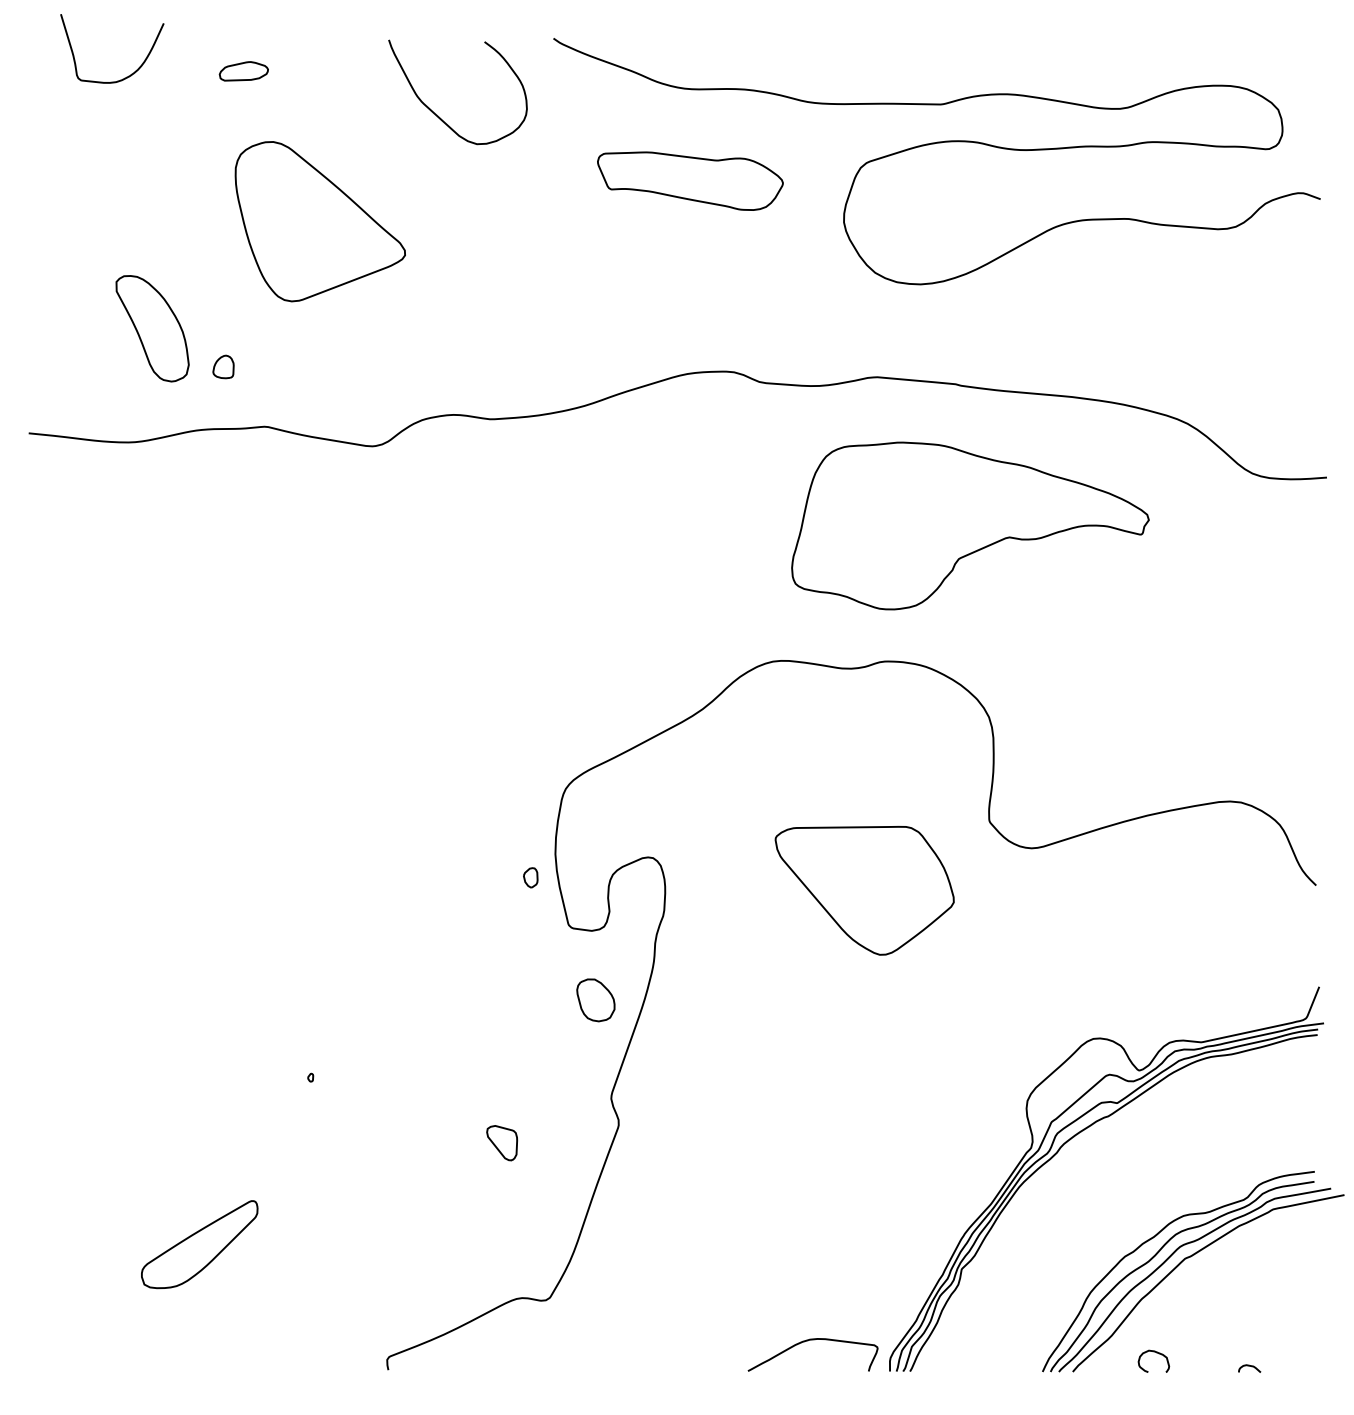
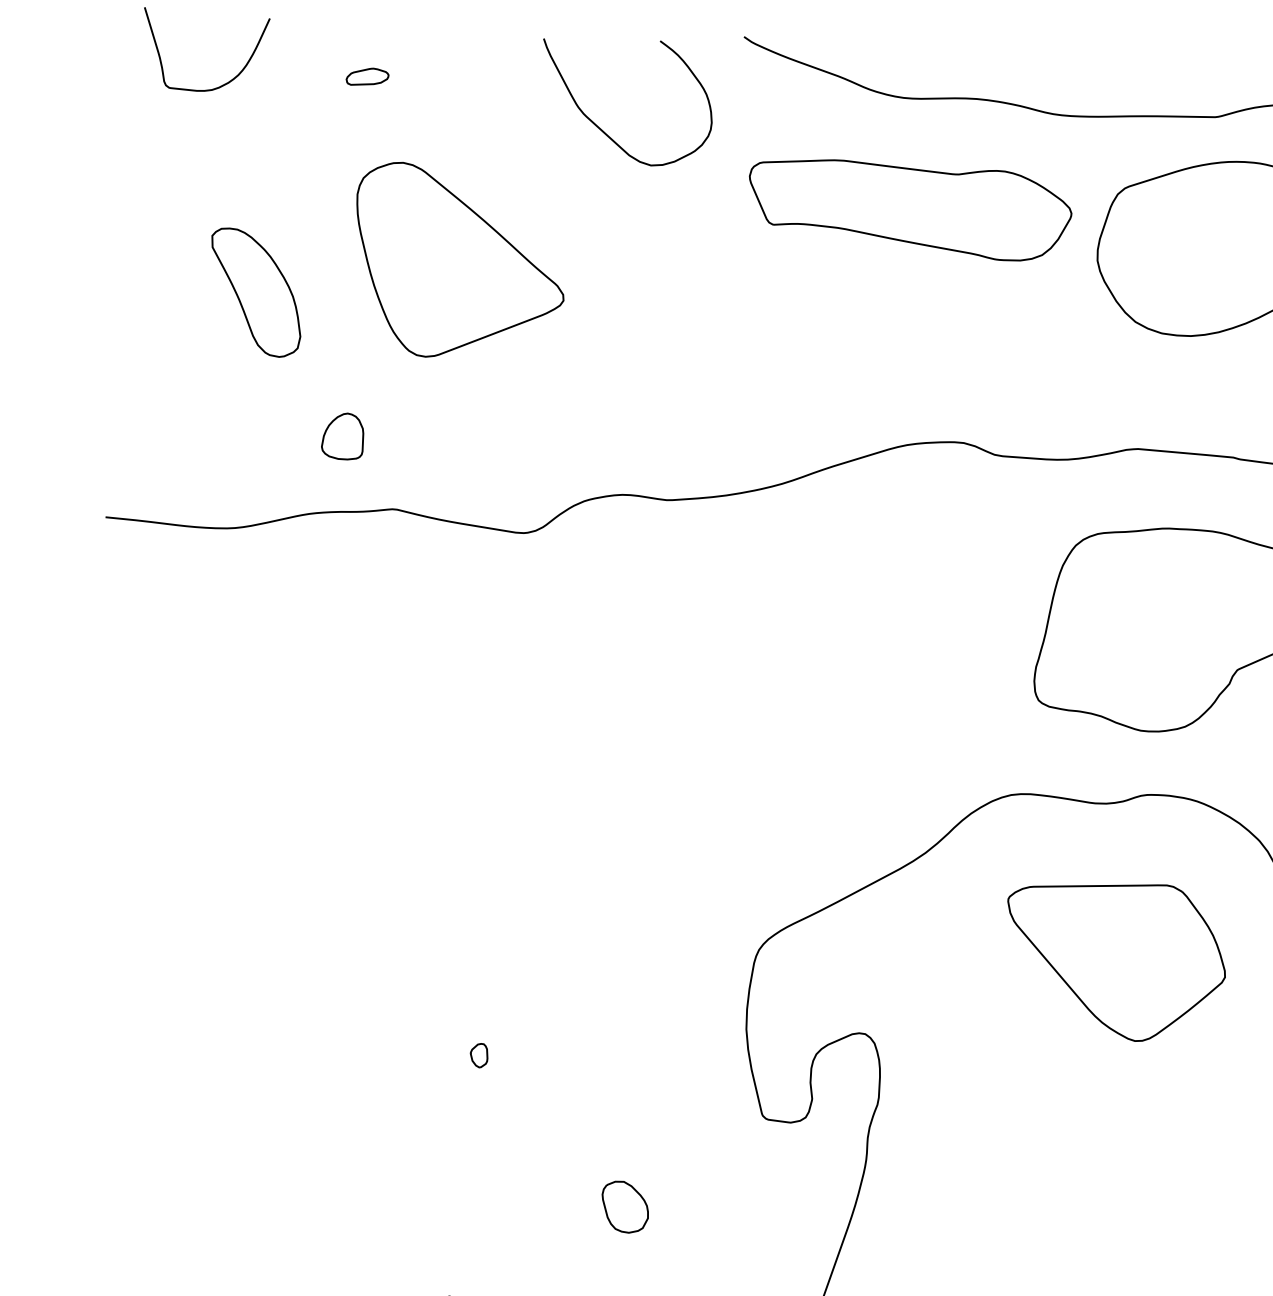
part: (244, 70) -> (368, 75), size x0.71
part: (690, 181) -> (910, 210), size x1.43
part: (152, 328) -> (256, 292), moved
part: (223, 366) -> (342, 435), size x1.67
part: (530, 877) -> (478, 1055), moved
part: (864, 890) -> (1116, 962), moved
part: (595, 1000) -> (624, 1207), moved

